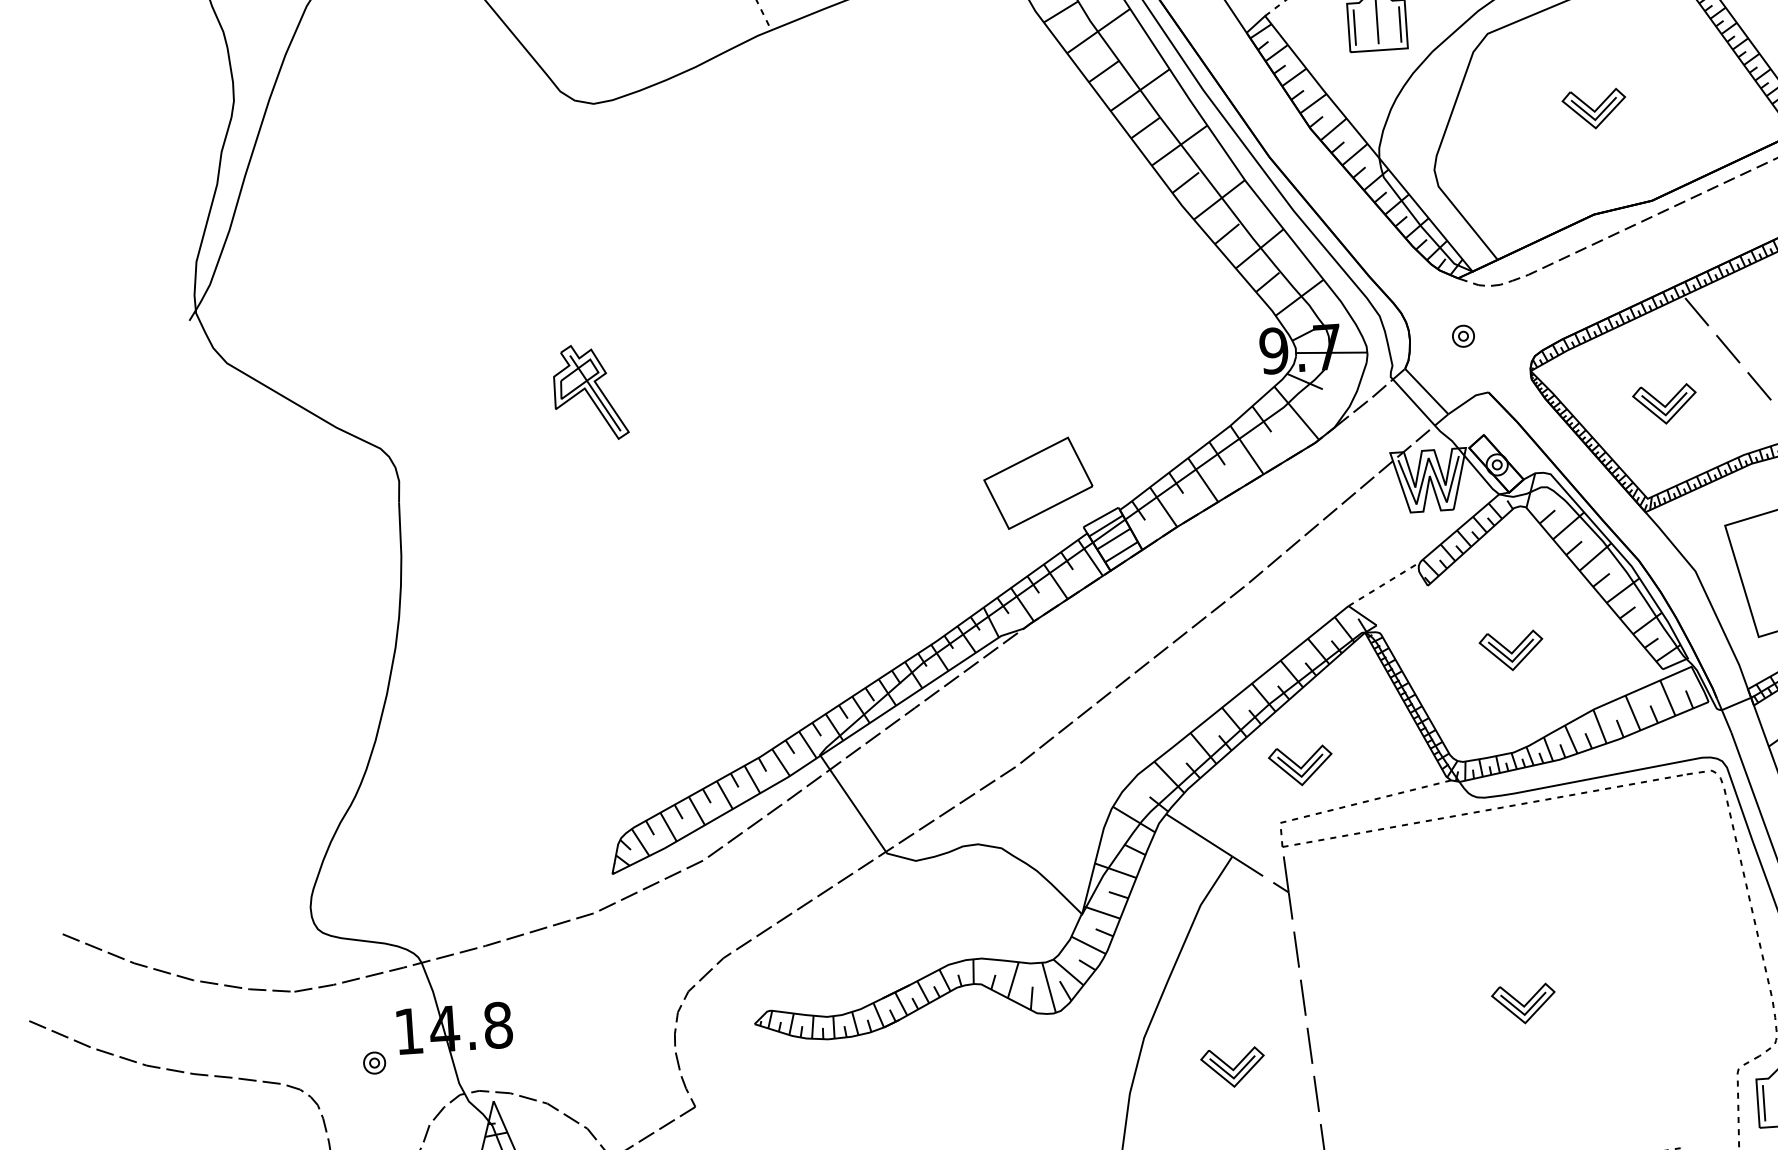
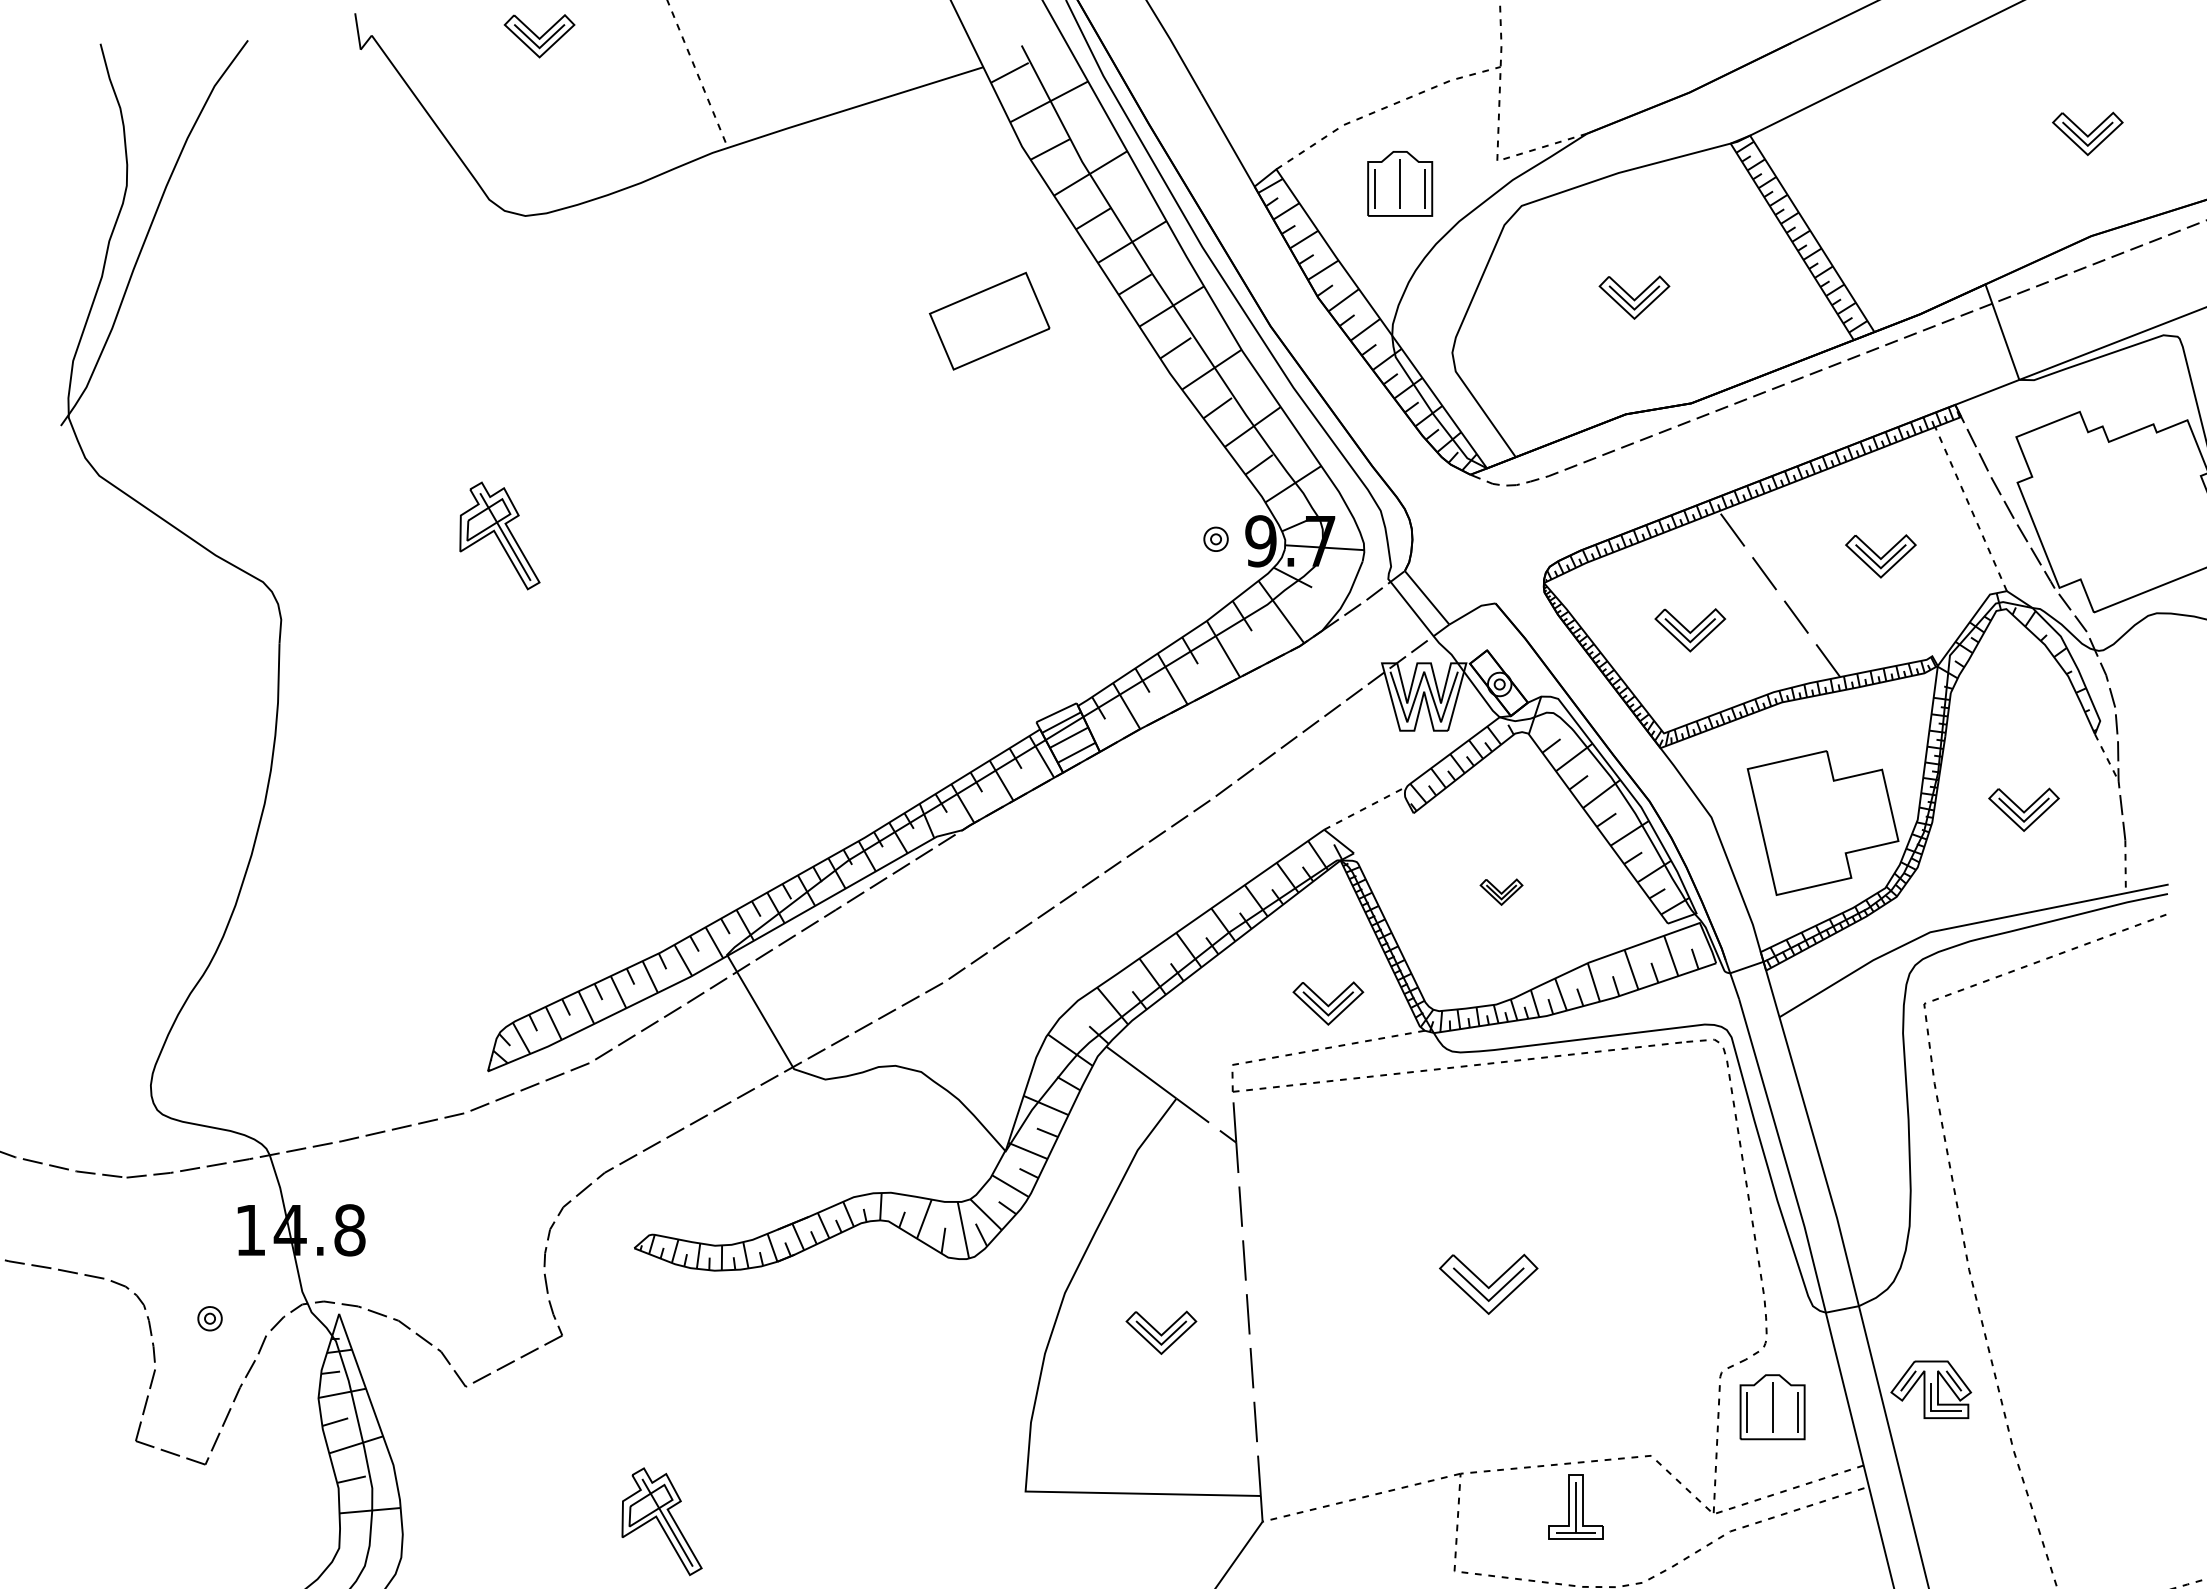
part: (1462, 335) -> (1215, 538), moved
part: (1038, 482) -> (989, 320), moved
part: (1511, 651) -> (1501, 892), size x0.6
part: (1301, 766) -> (1328, 1003), moved
part: (1523, 1004) -> (1488, 1284), size x1.4
part: (374, 1062) -> (209, 1318), moved

